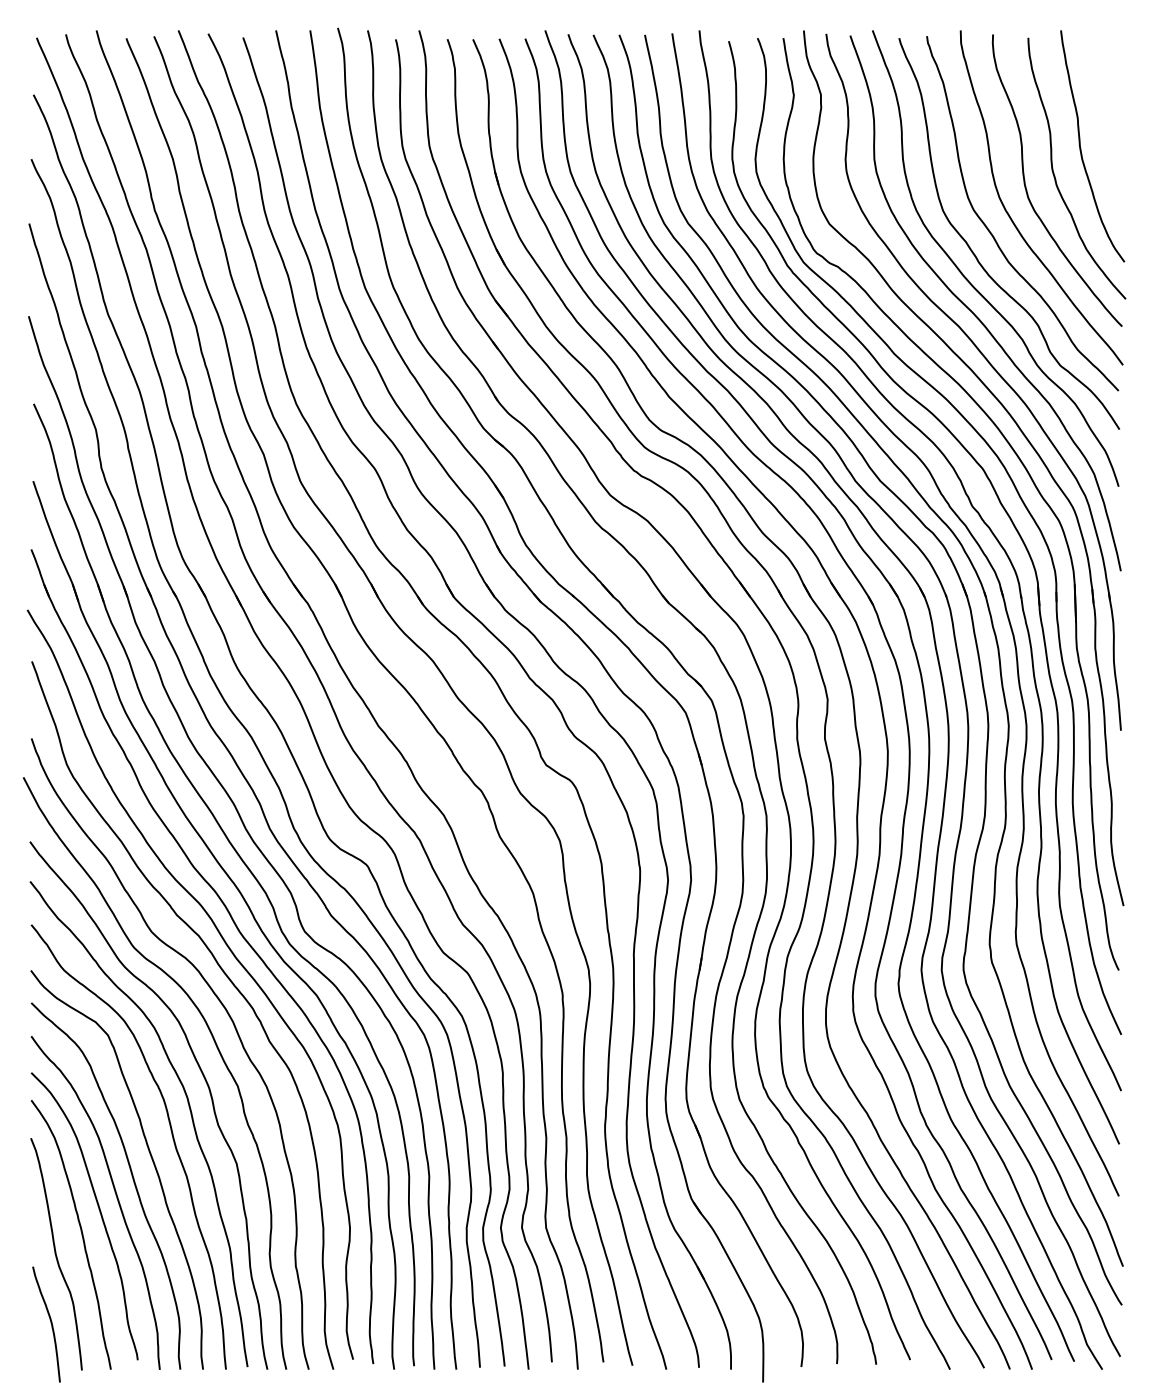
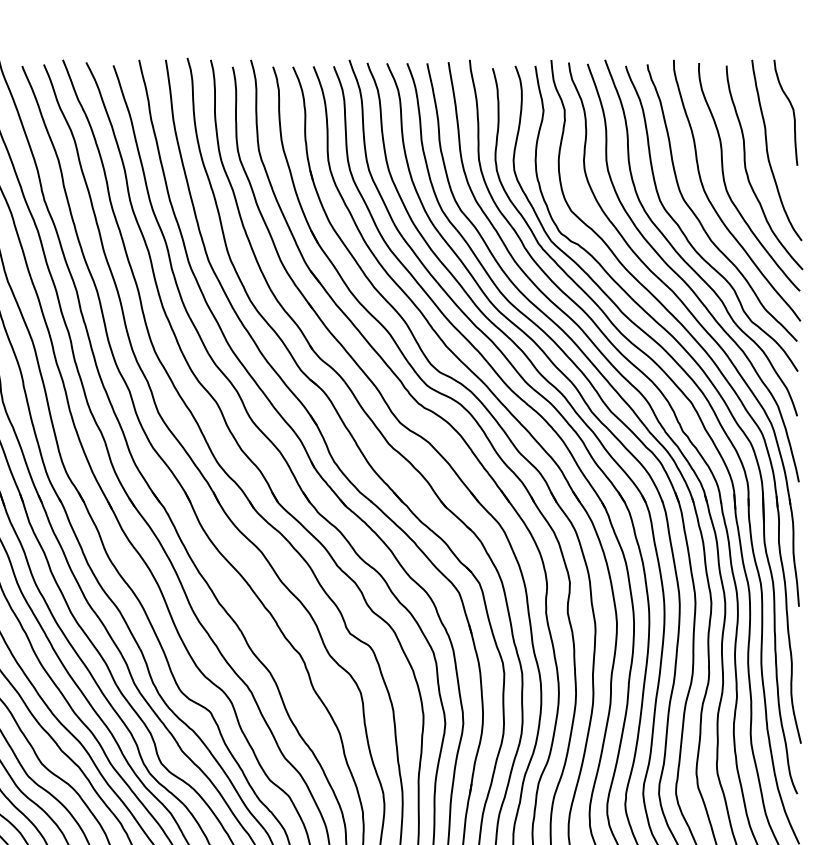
curve: (1112, 94) -> (792, 109), added

